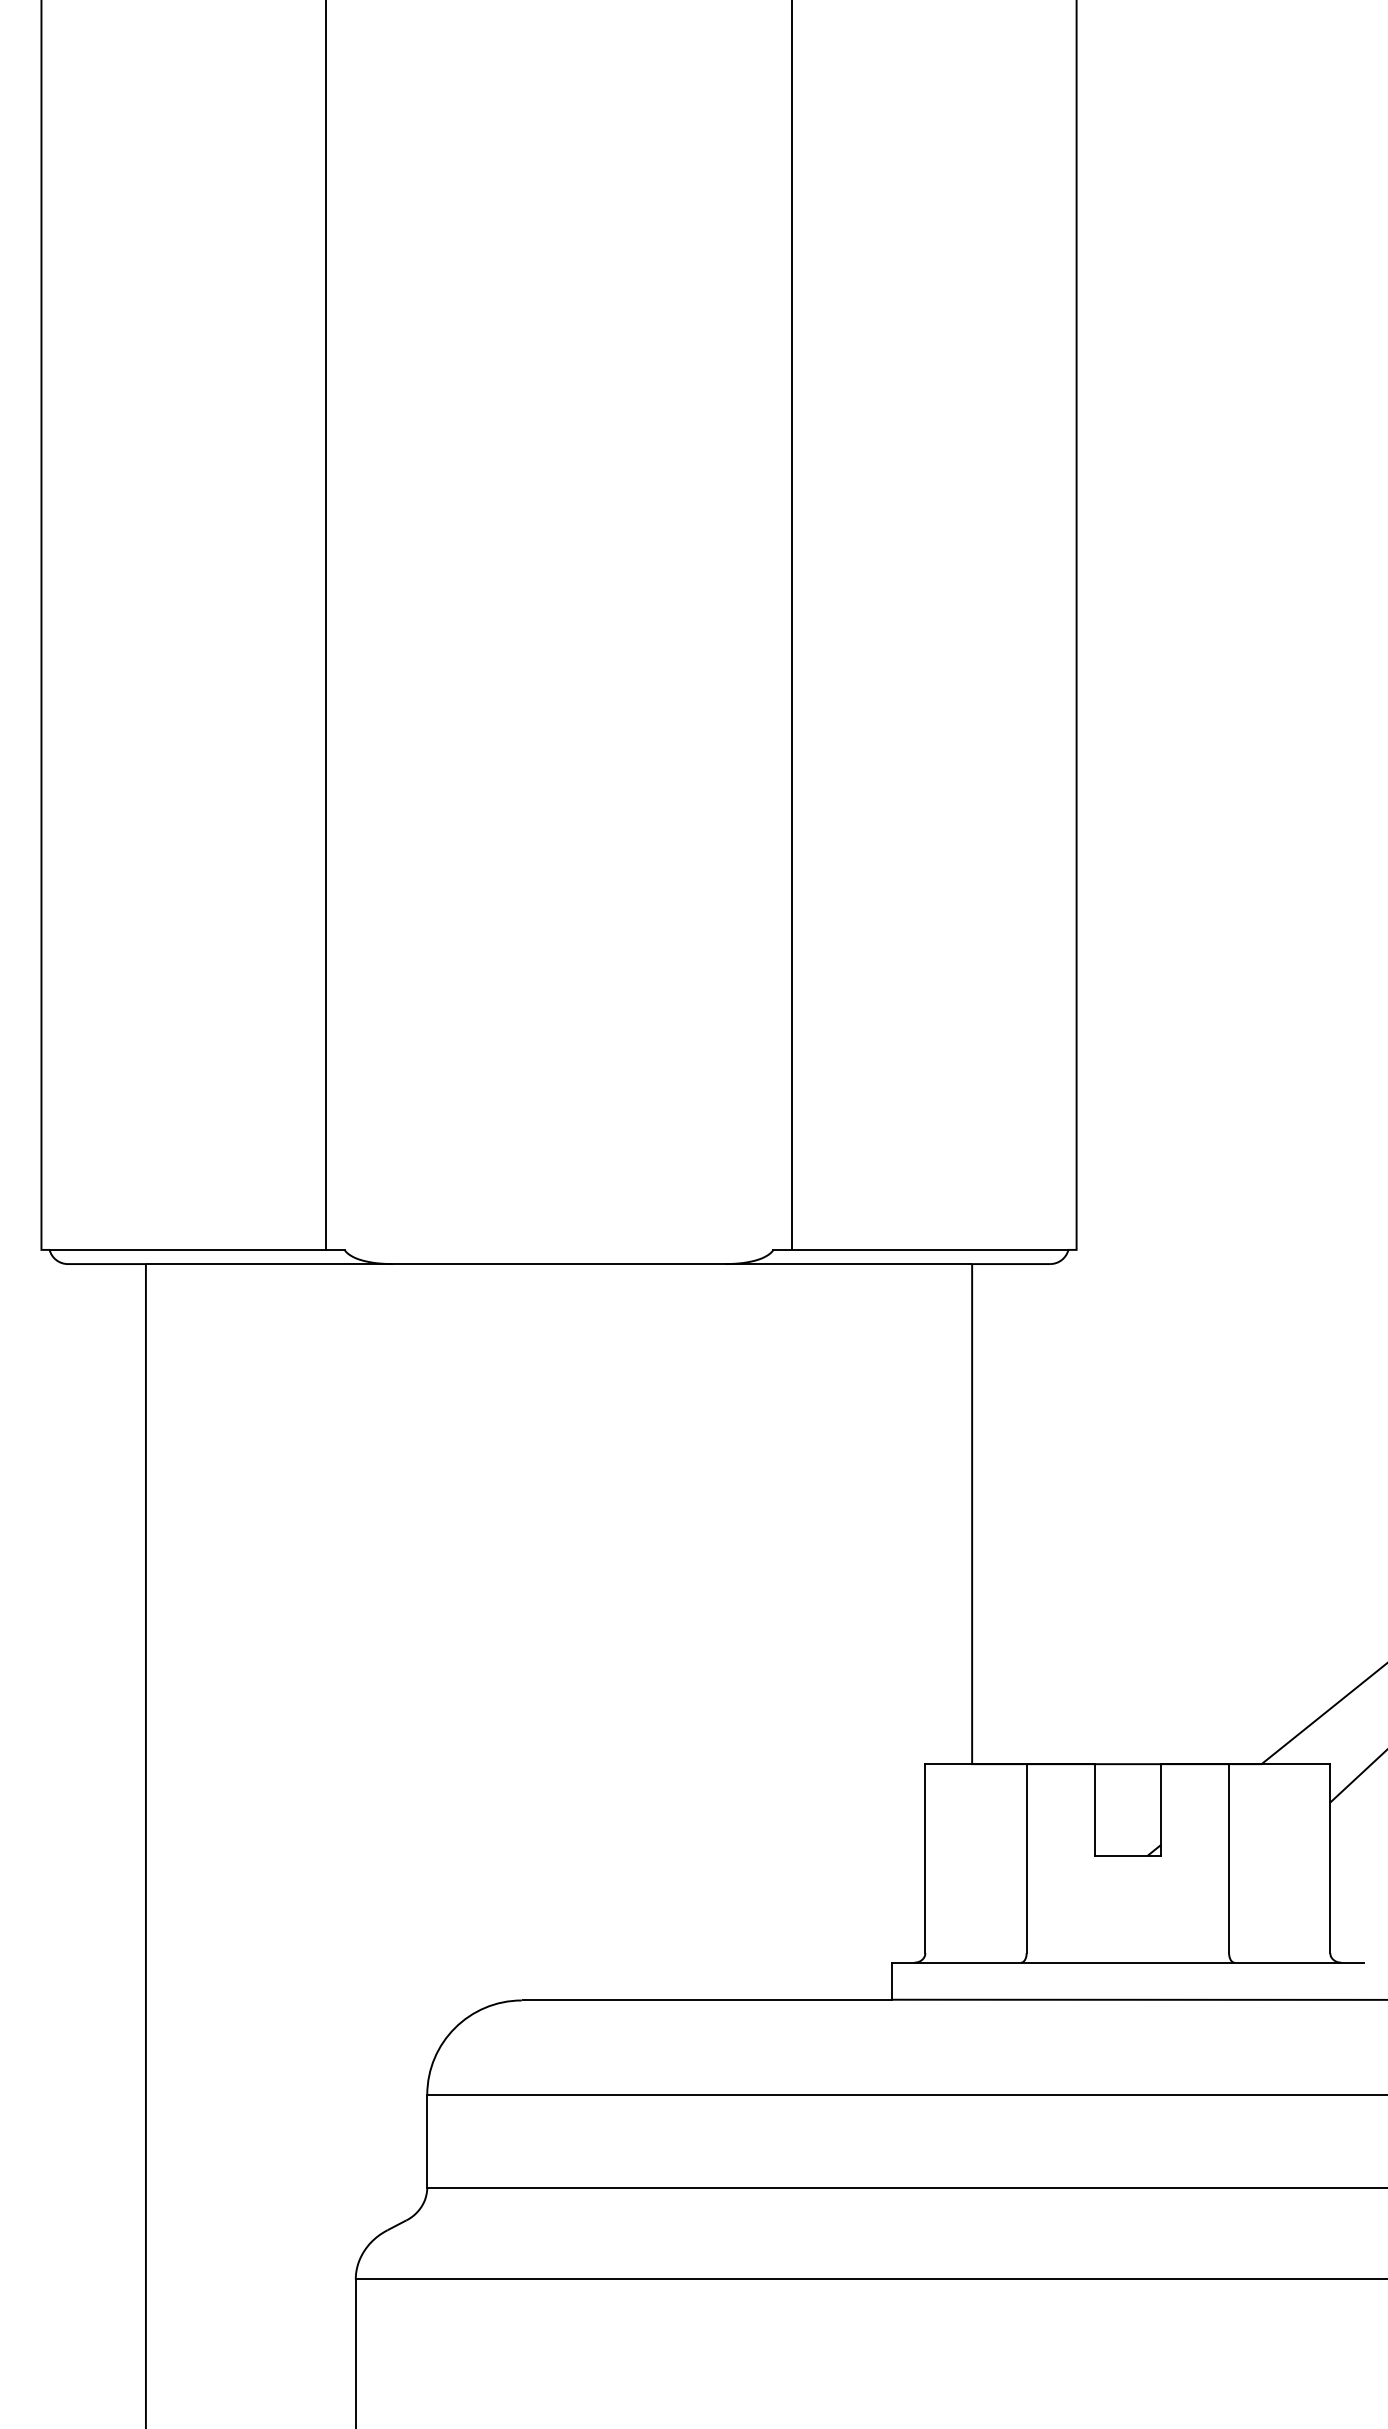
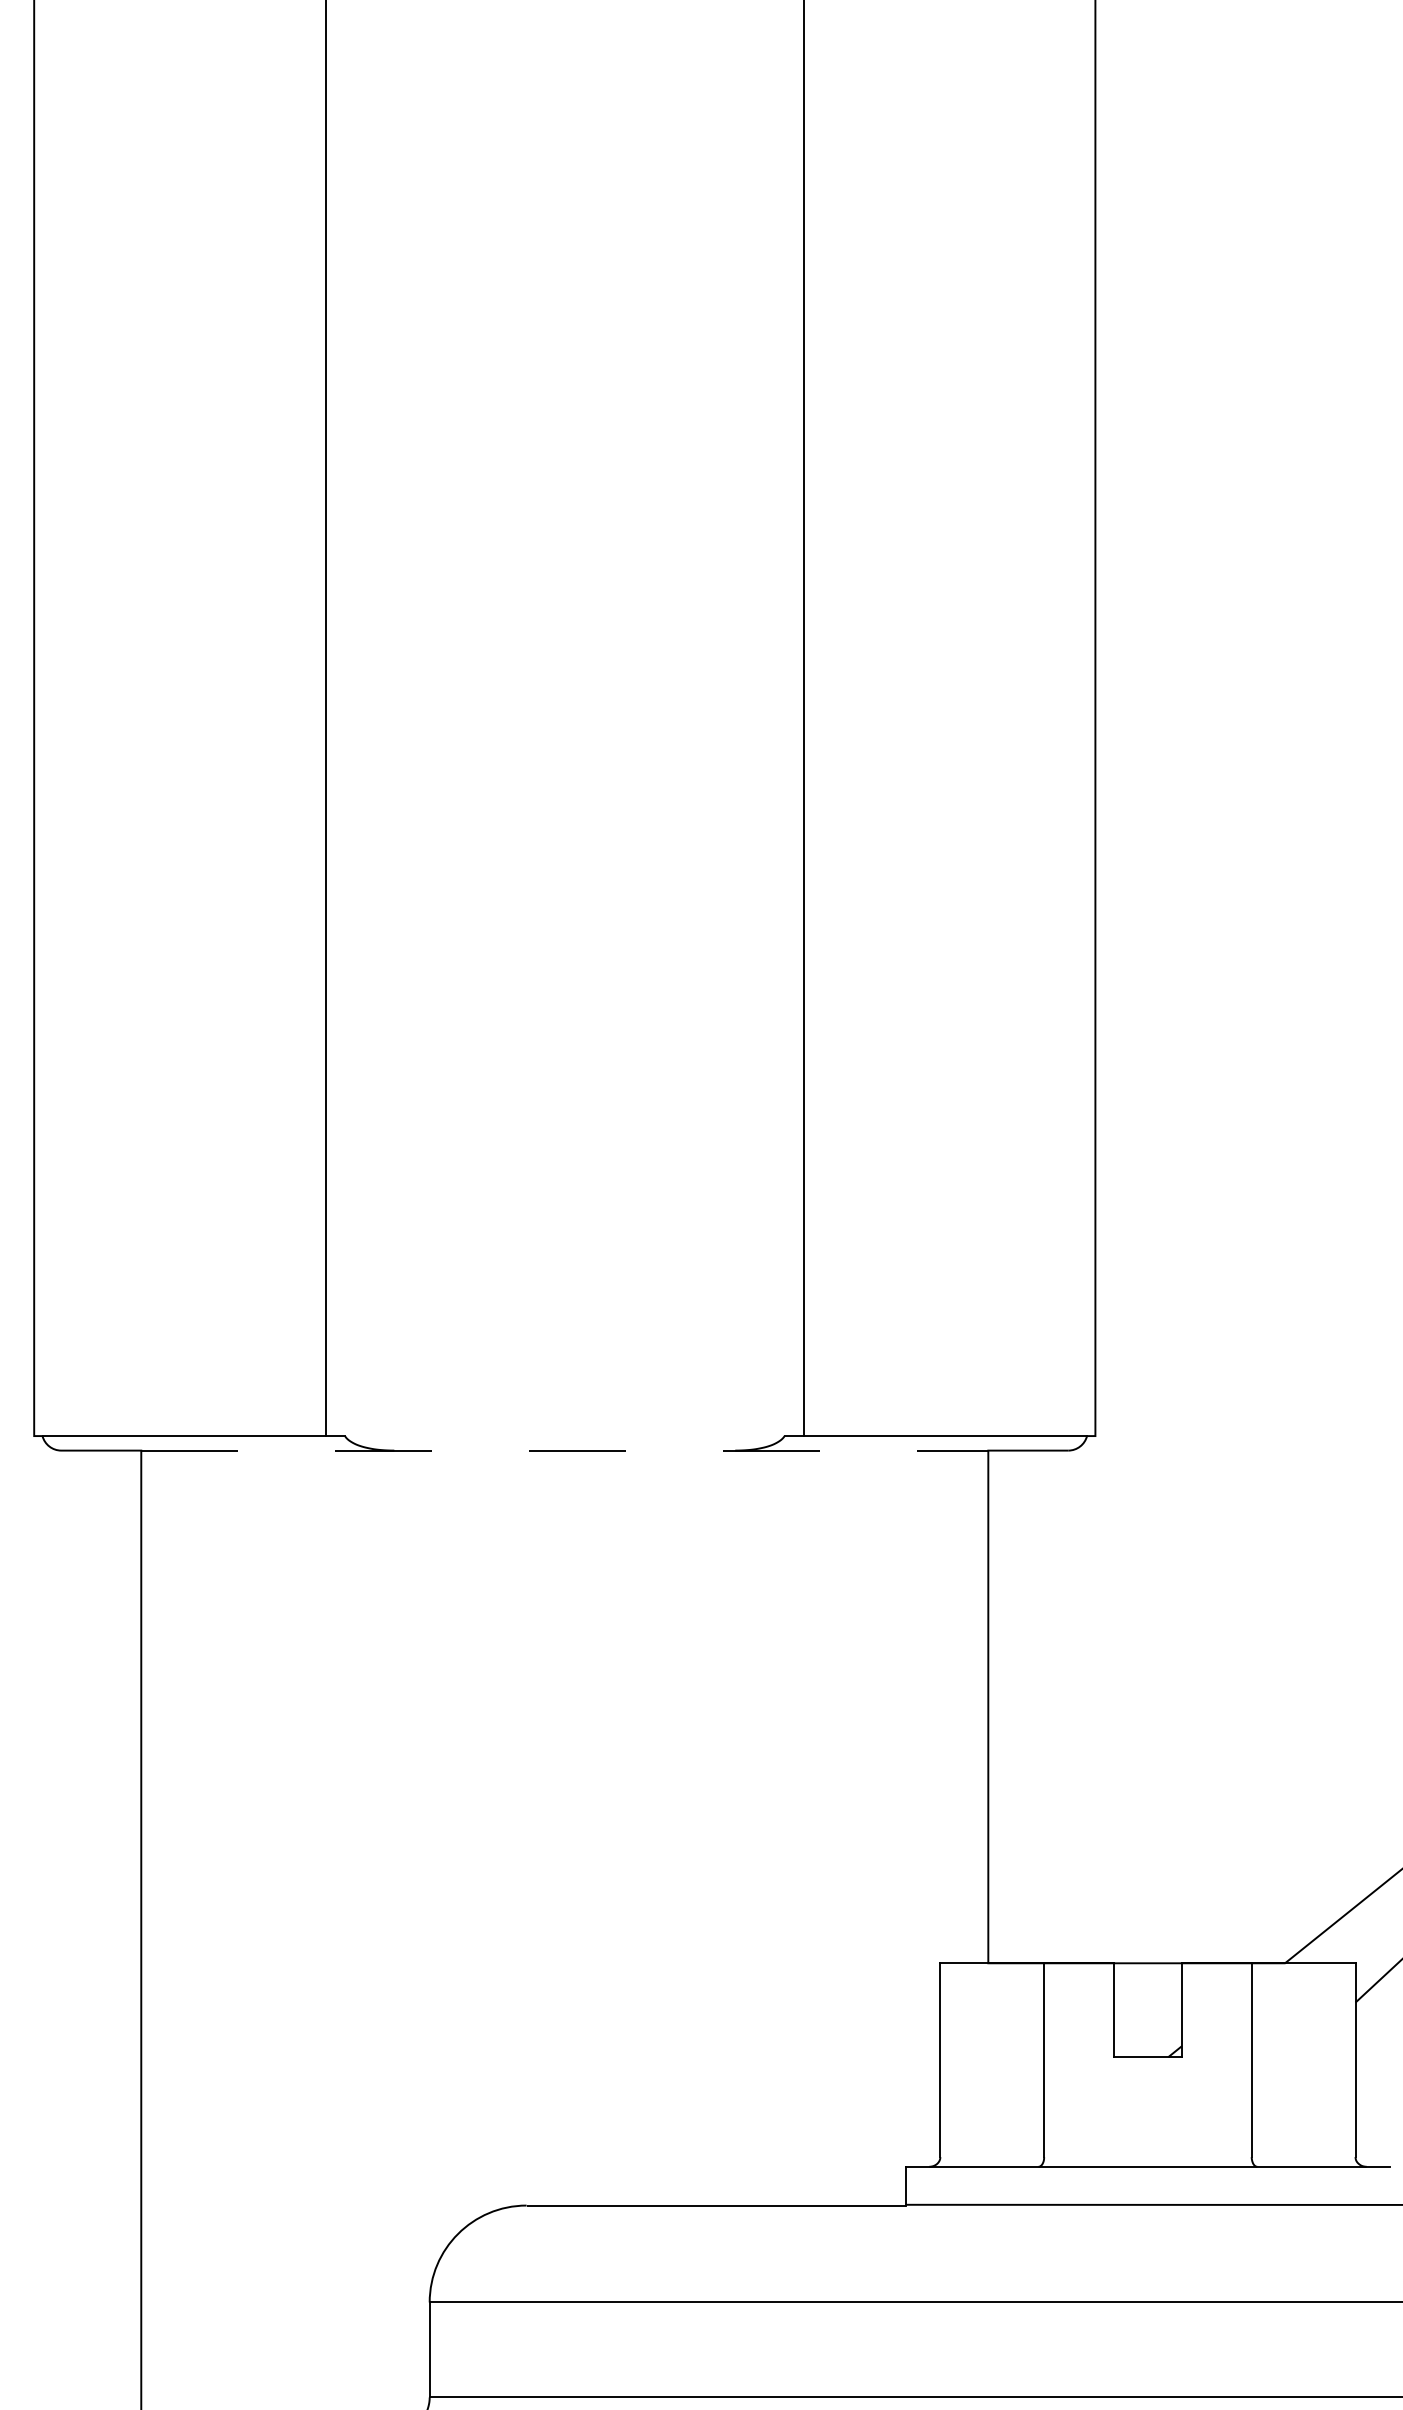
line: (559, 1264) -> (565, 1451), solid -> dashed

